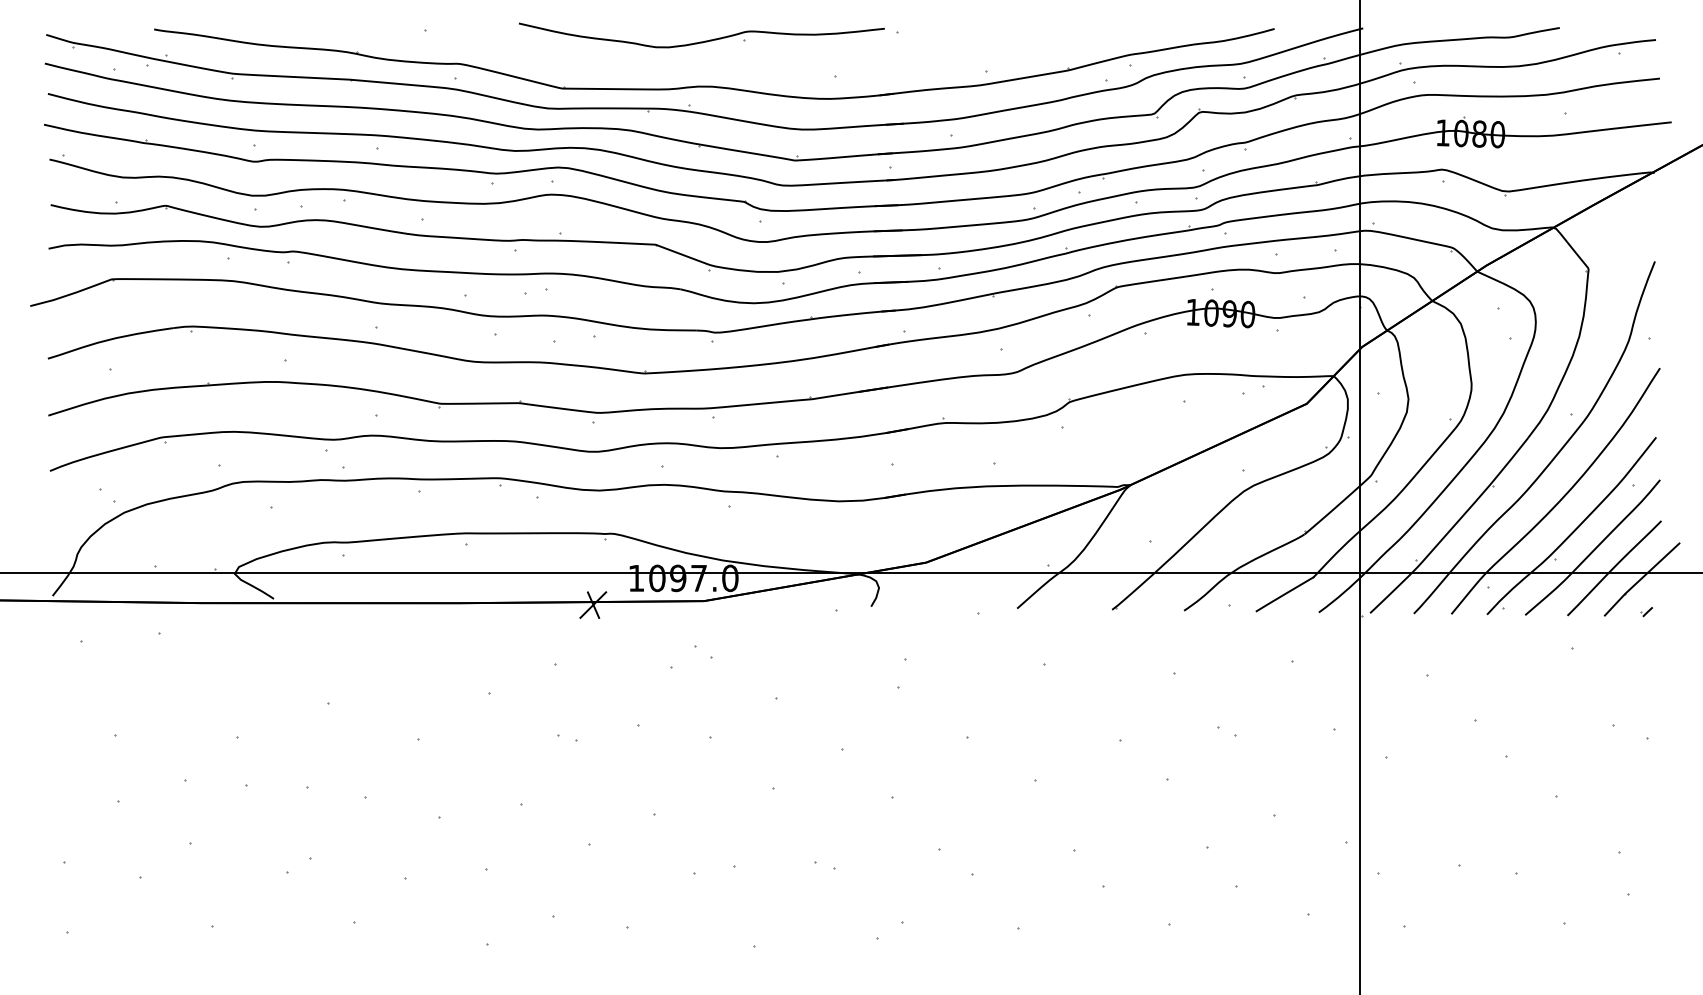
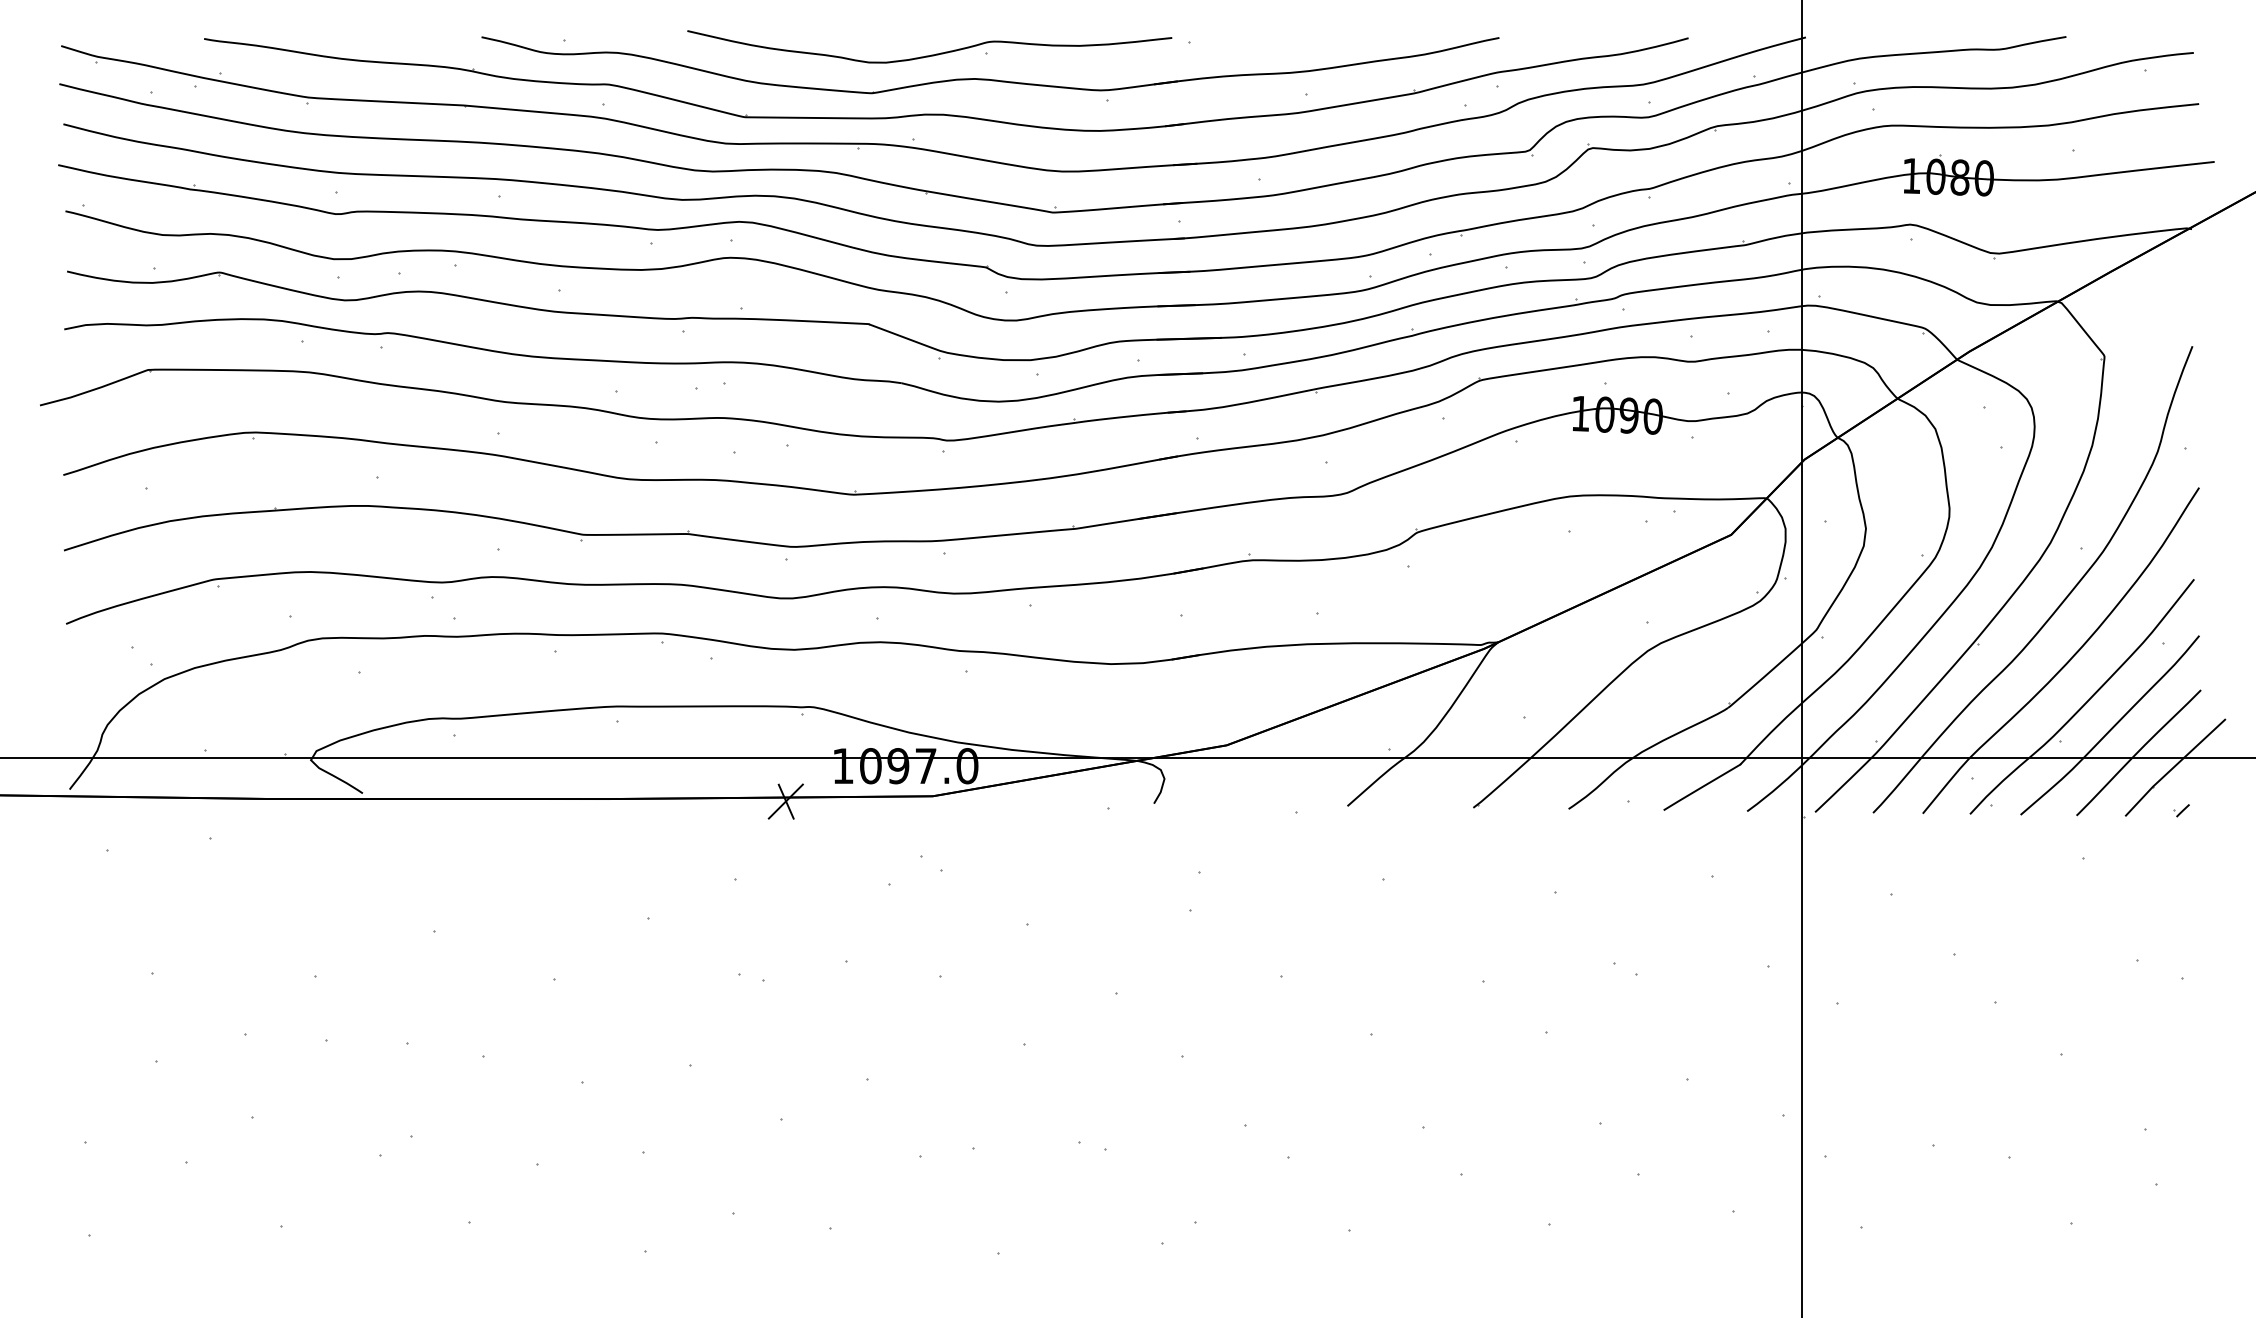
part: (746, 59) -> (988, 78), added

